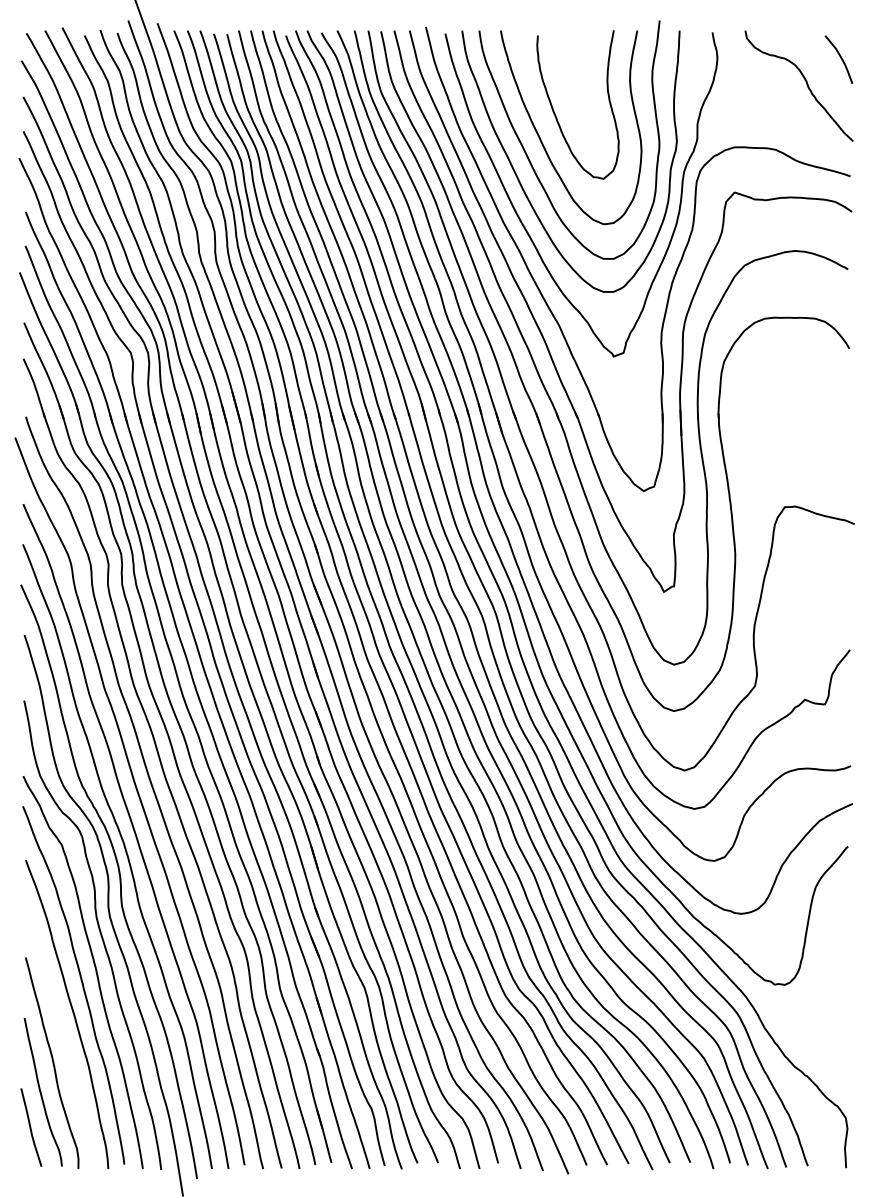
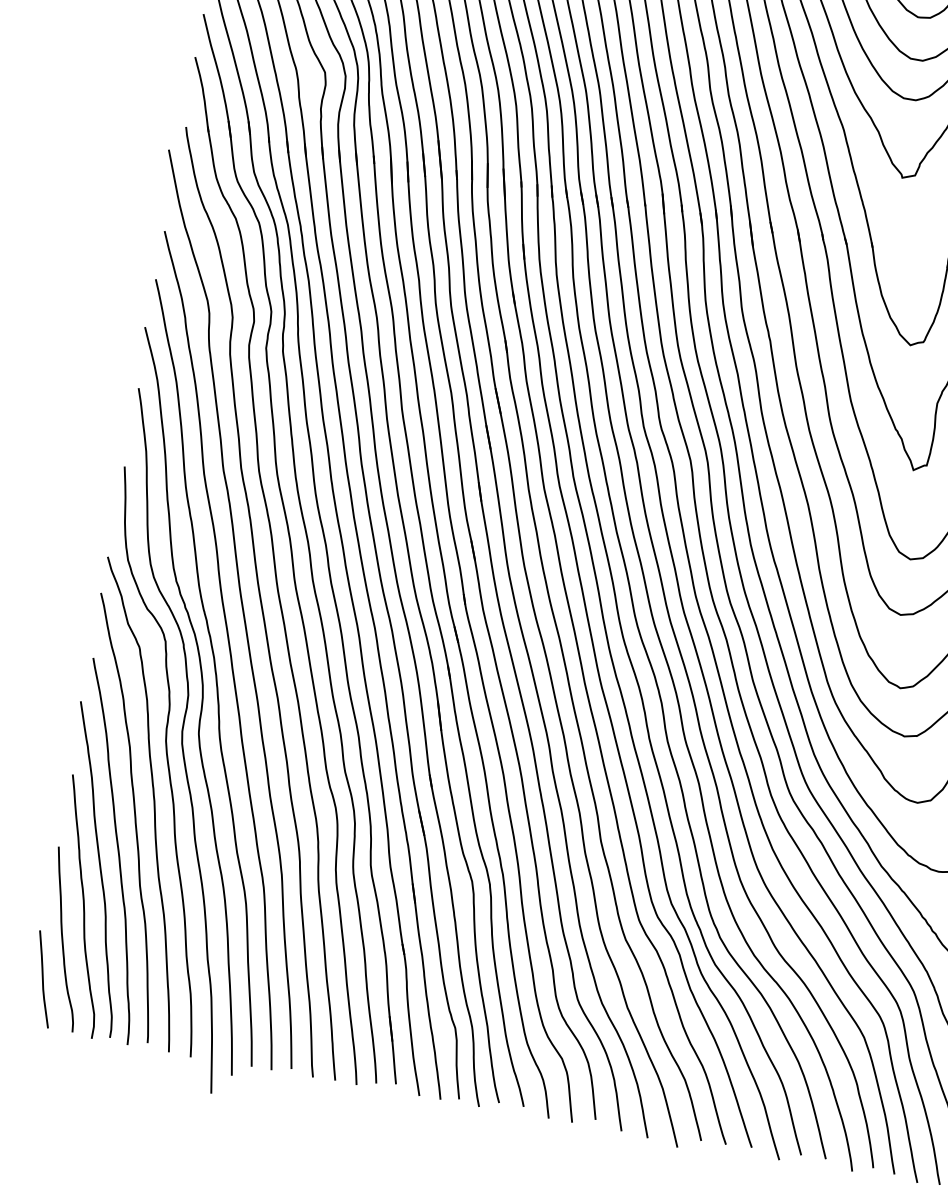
curve: (60, 1030) -> (99, 869), added

